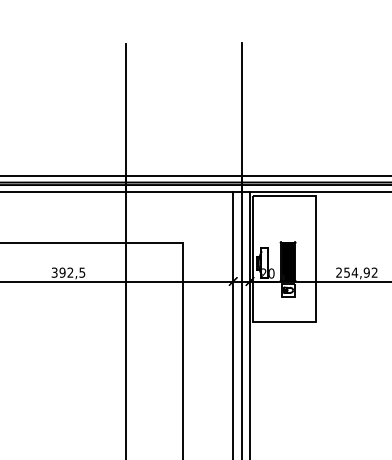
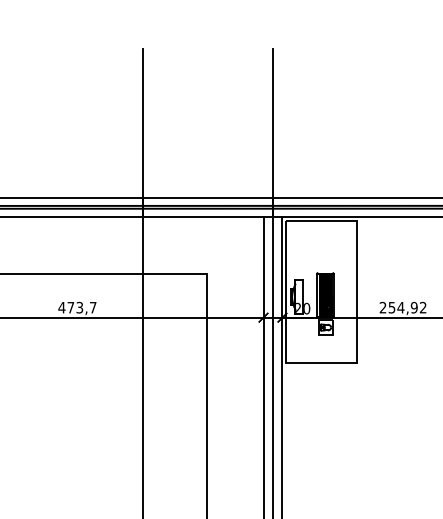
text: (68, 272) -> (77, 307), 392,5 -> 473,7

